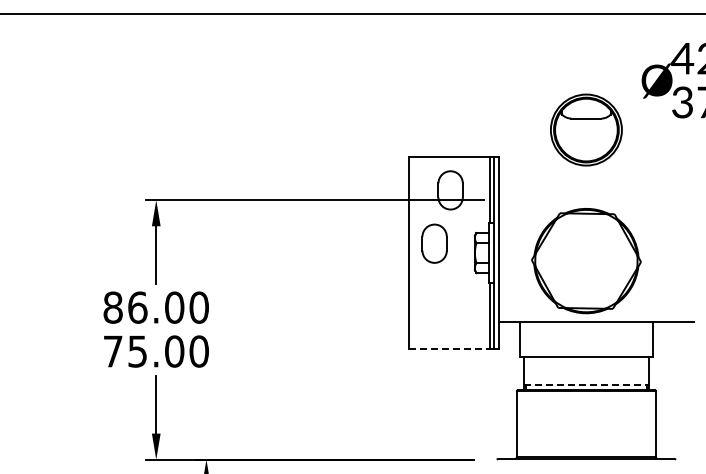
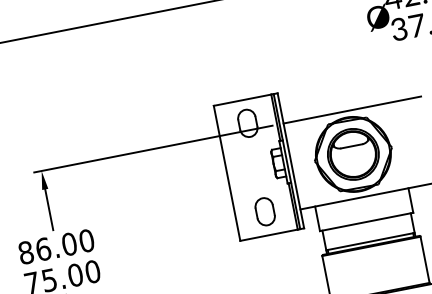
part: (586, 129) -> (353, 154), moved
line: (596, 200) -> (352, 110), added
part: (434, 243) -> (265, 211), moved
line: (449, 348) -> (268, 235), dashed -> solid
line: (586, 384) -> (370, 241), dashed -> solid

